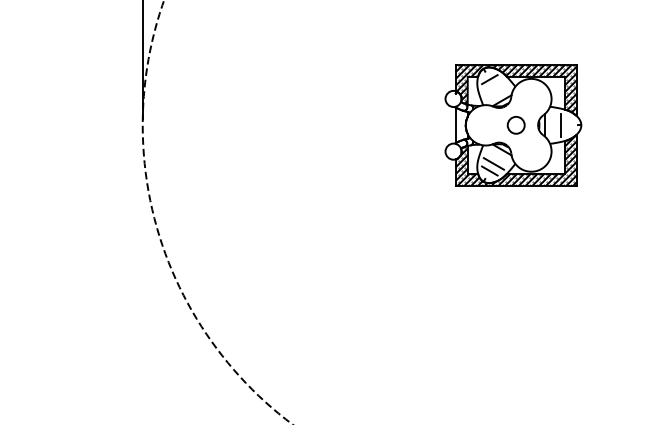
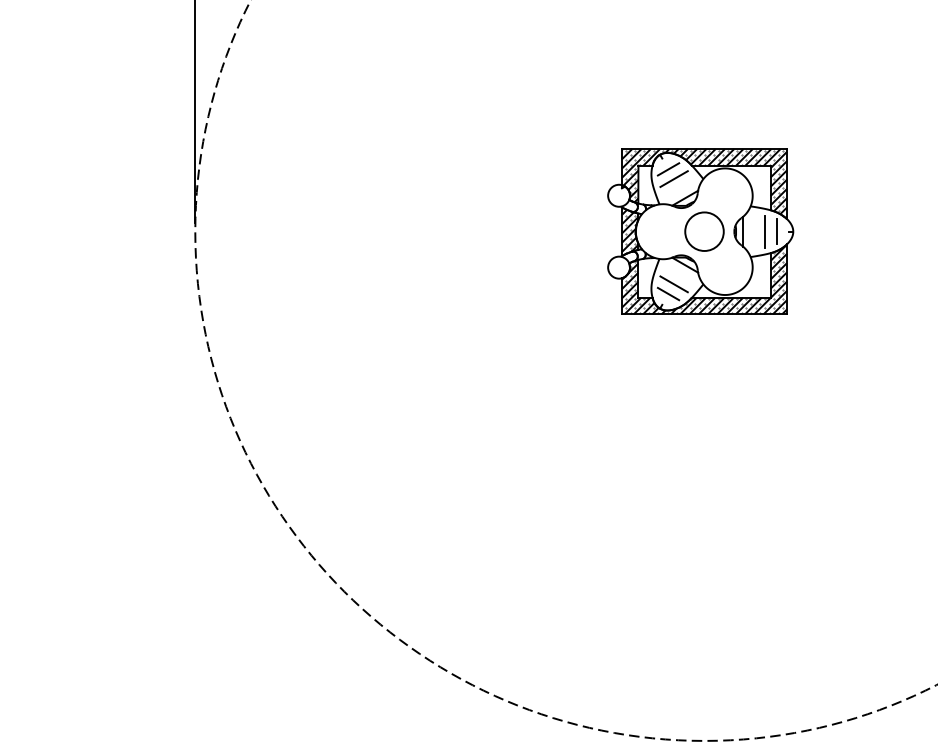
line: (493, 87) -> (673, 179), added
hatch: (461, 124) -> (629, 230), added
circle: (516, 125) -> (704, 231), size x1.67
line: (569, 125) -> (776, 231), added

